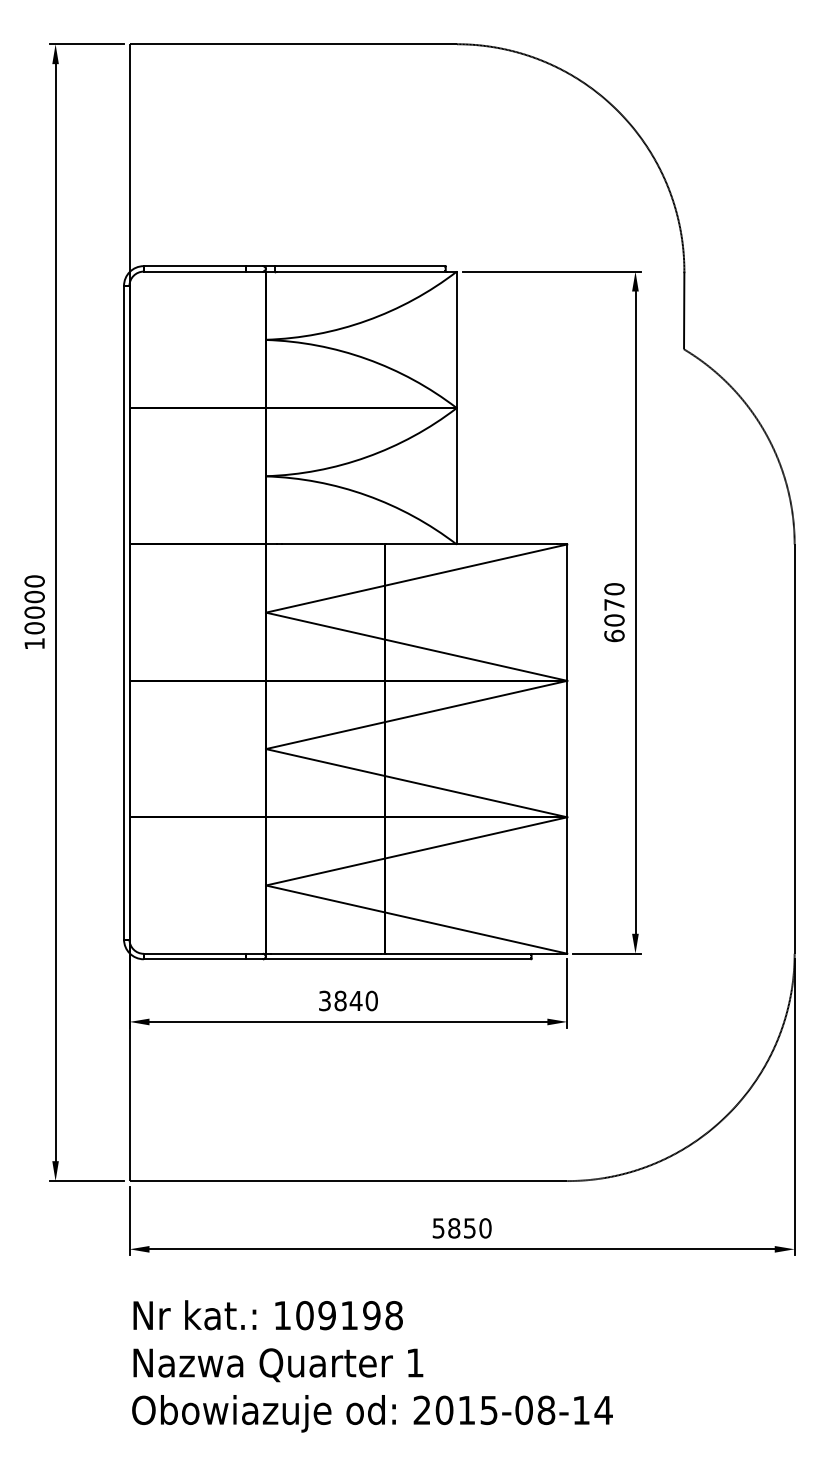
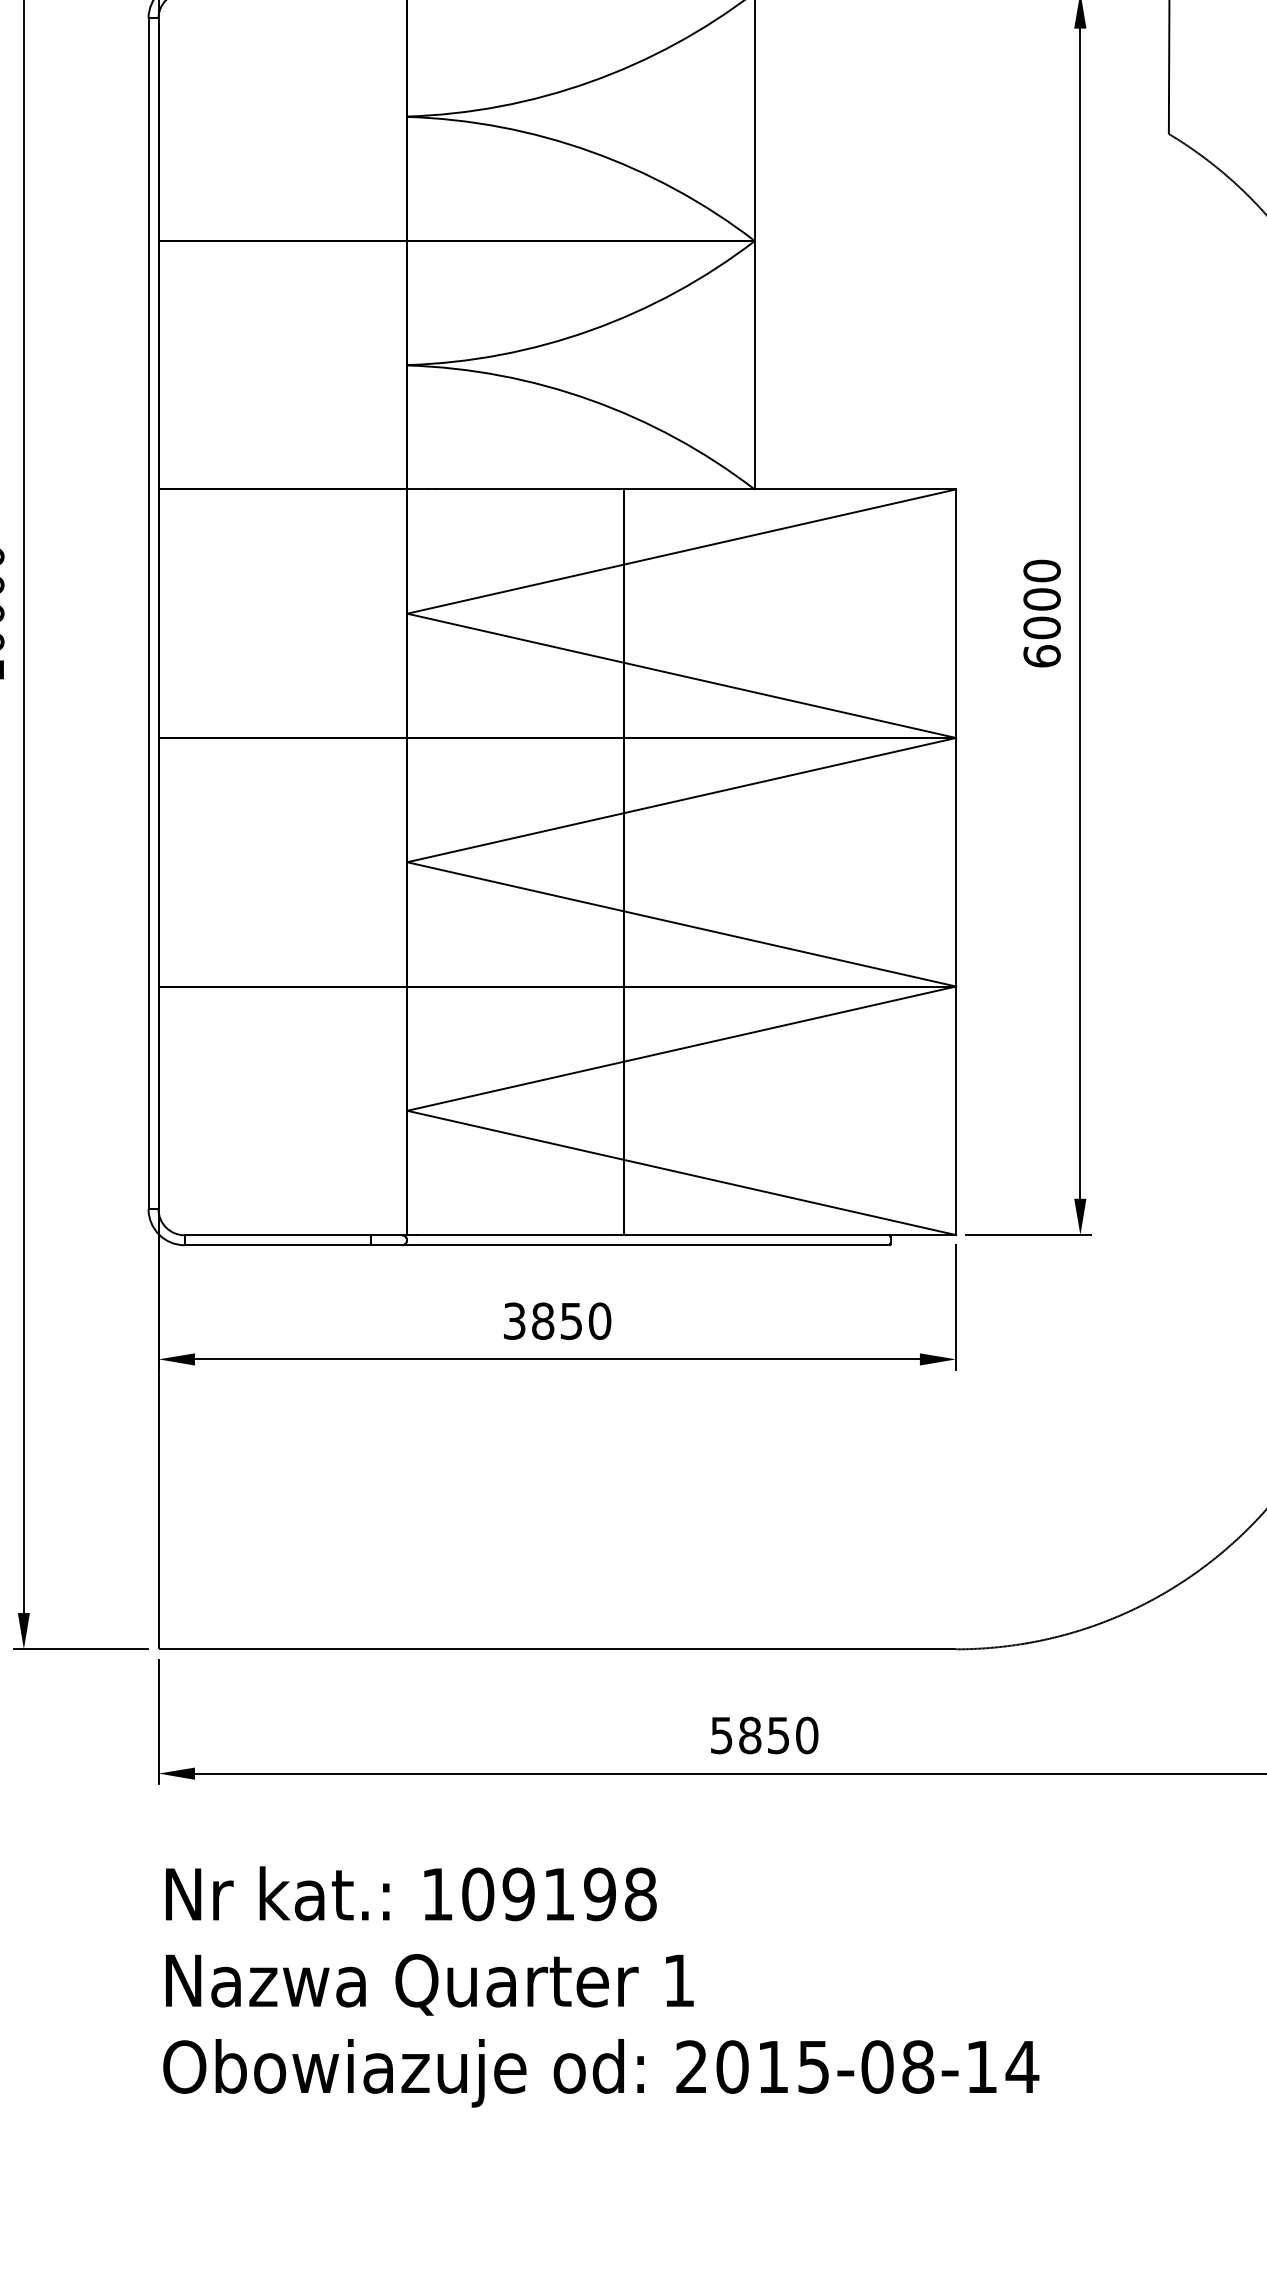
text: (614, 604) -> (1042, 598), 6070 -> 6000
text: (355, 1001) -> (570, 1322), 3840 -> 3850

